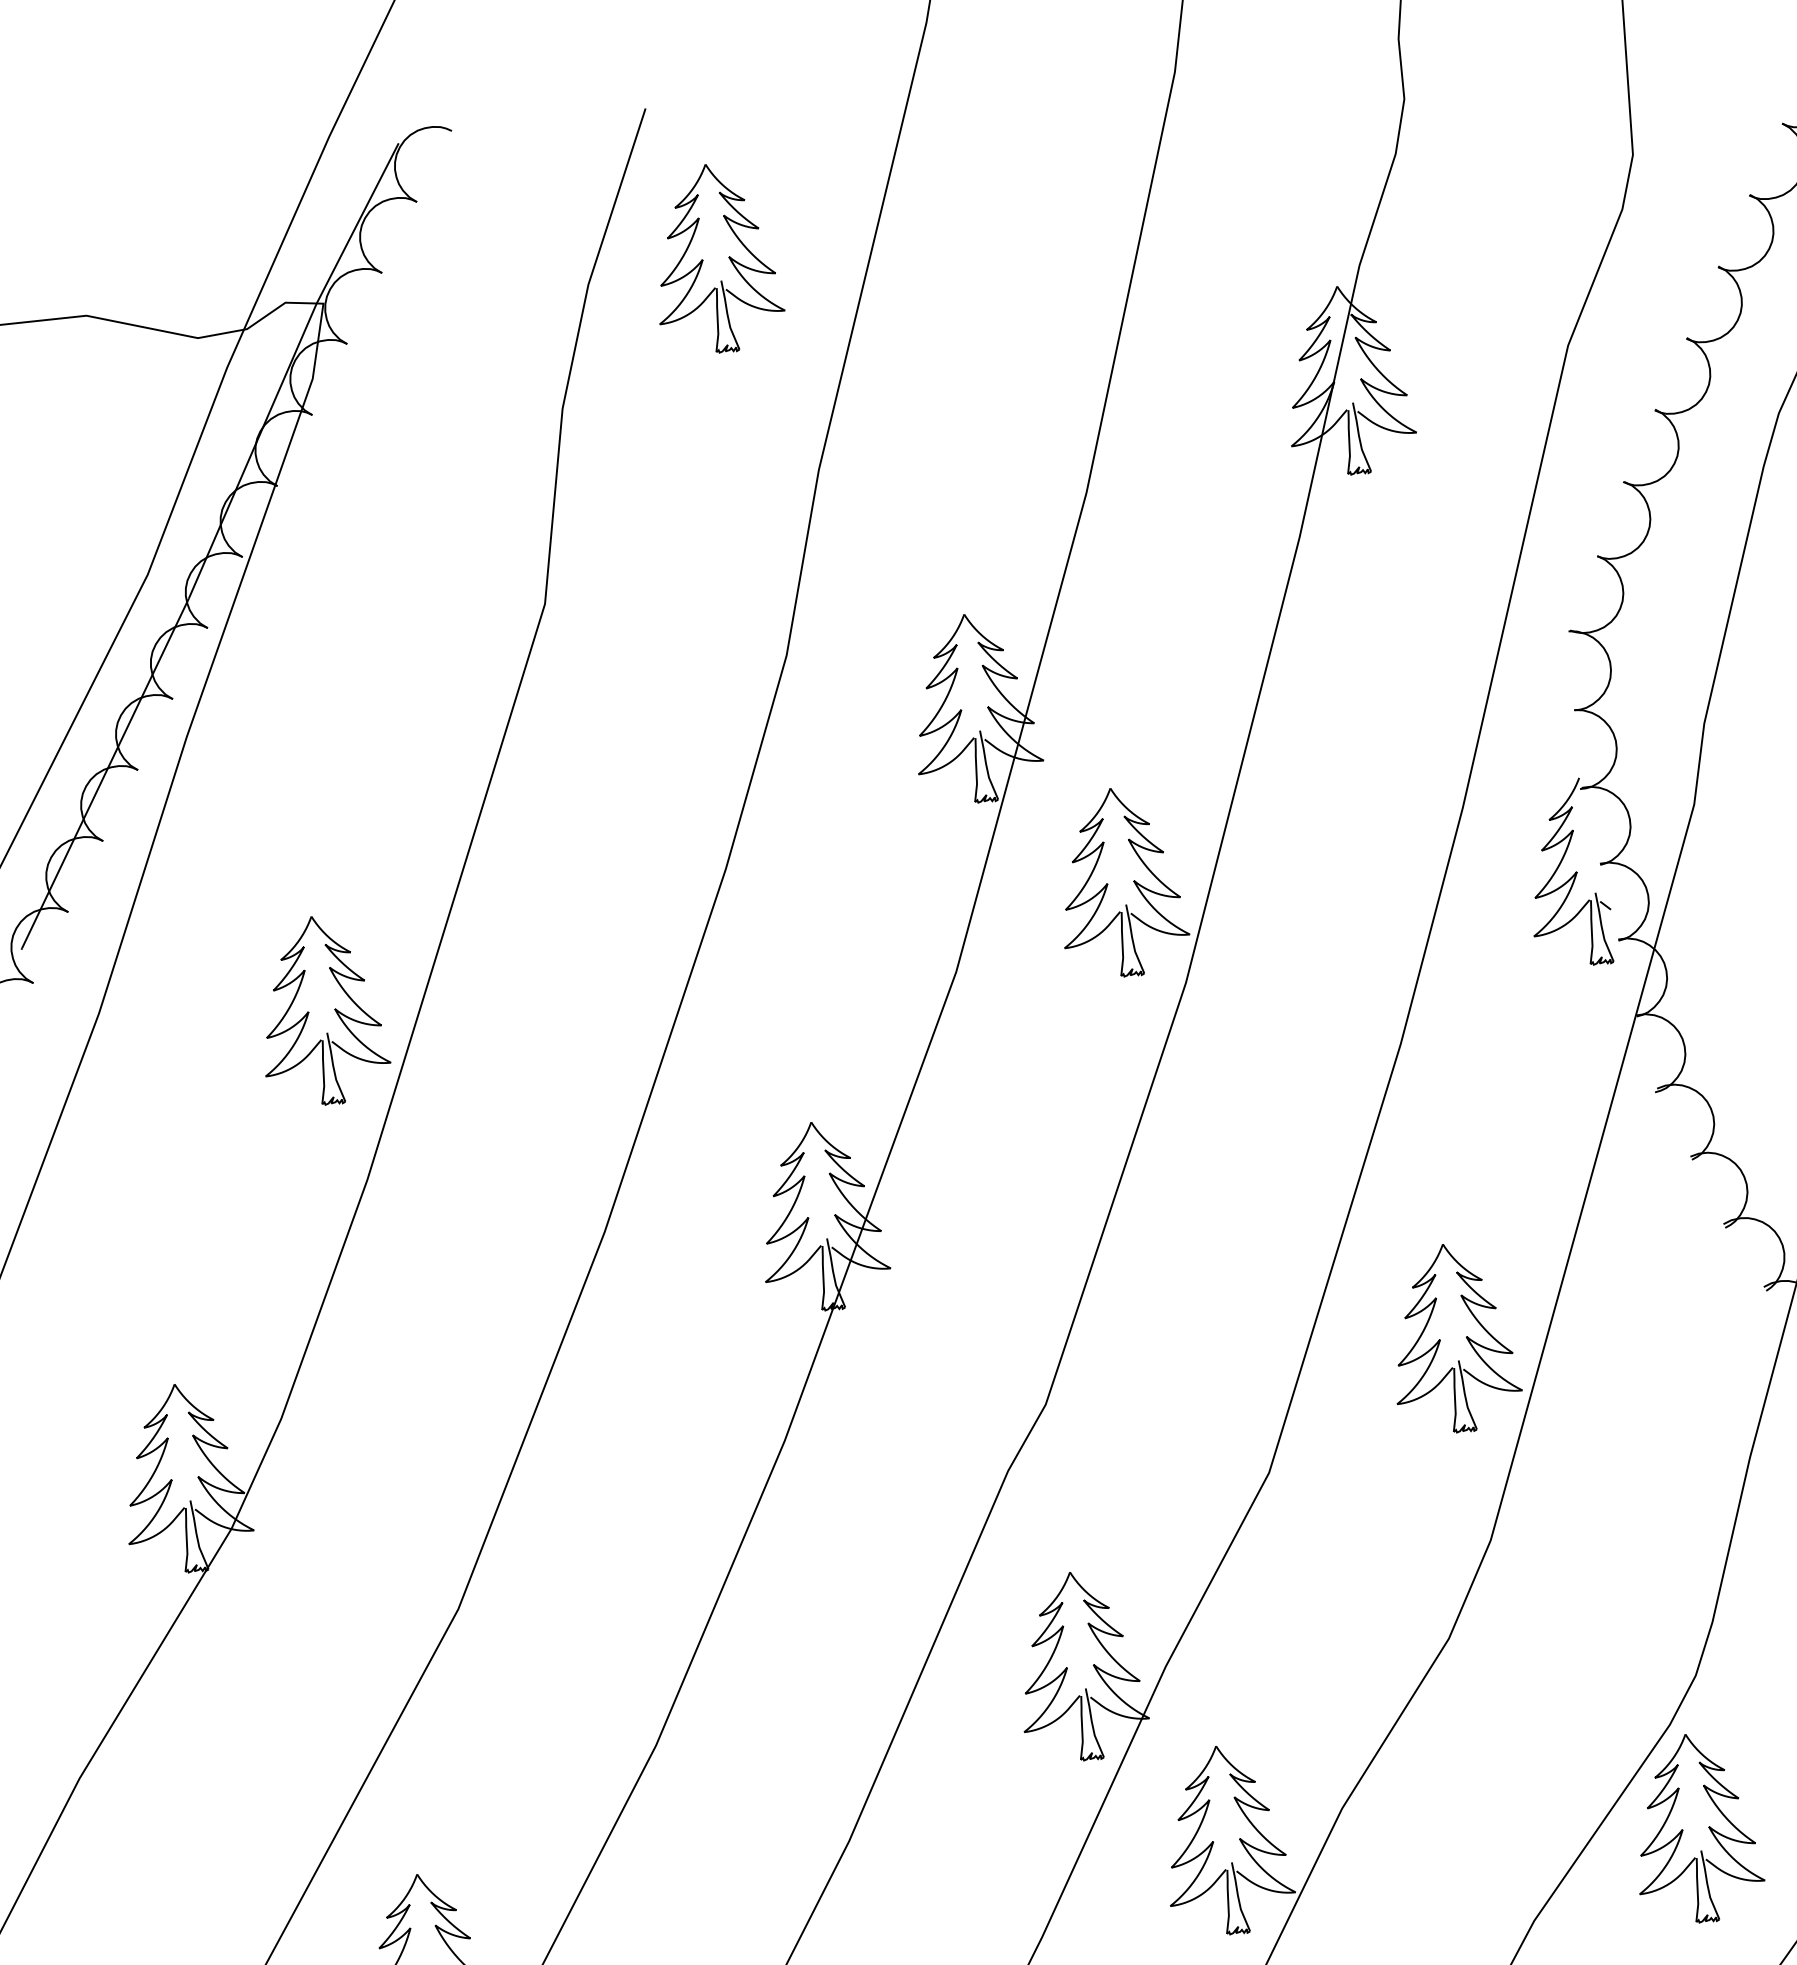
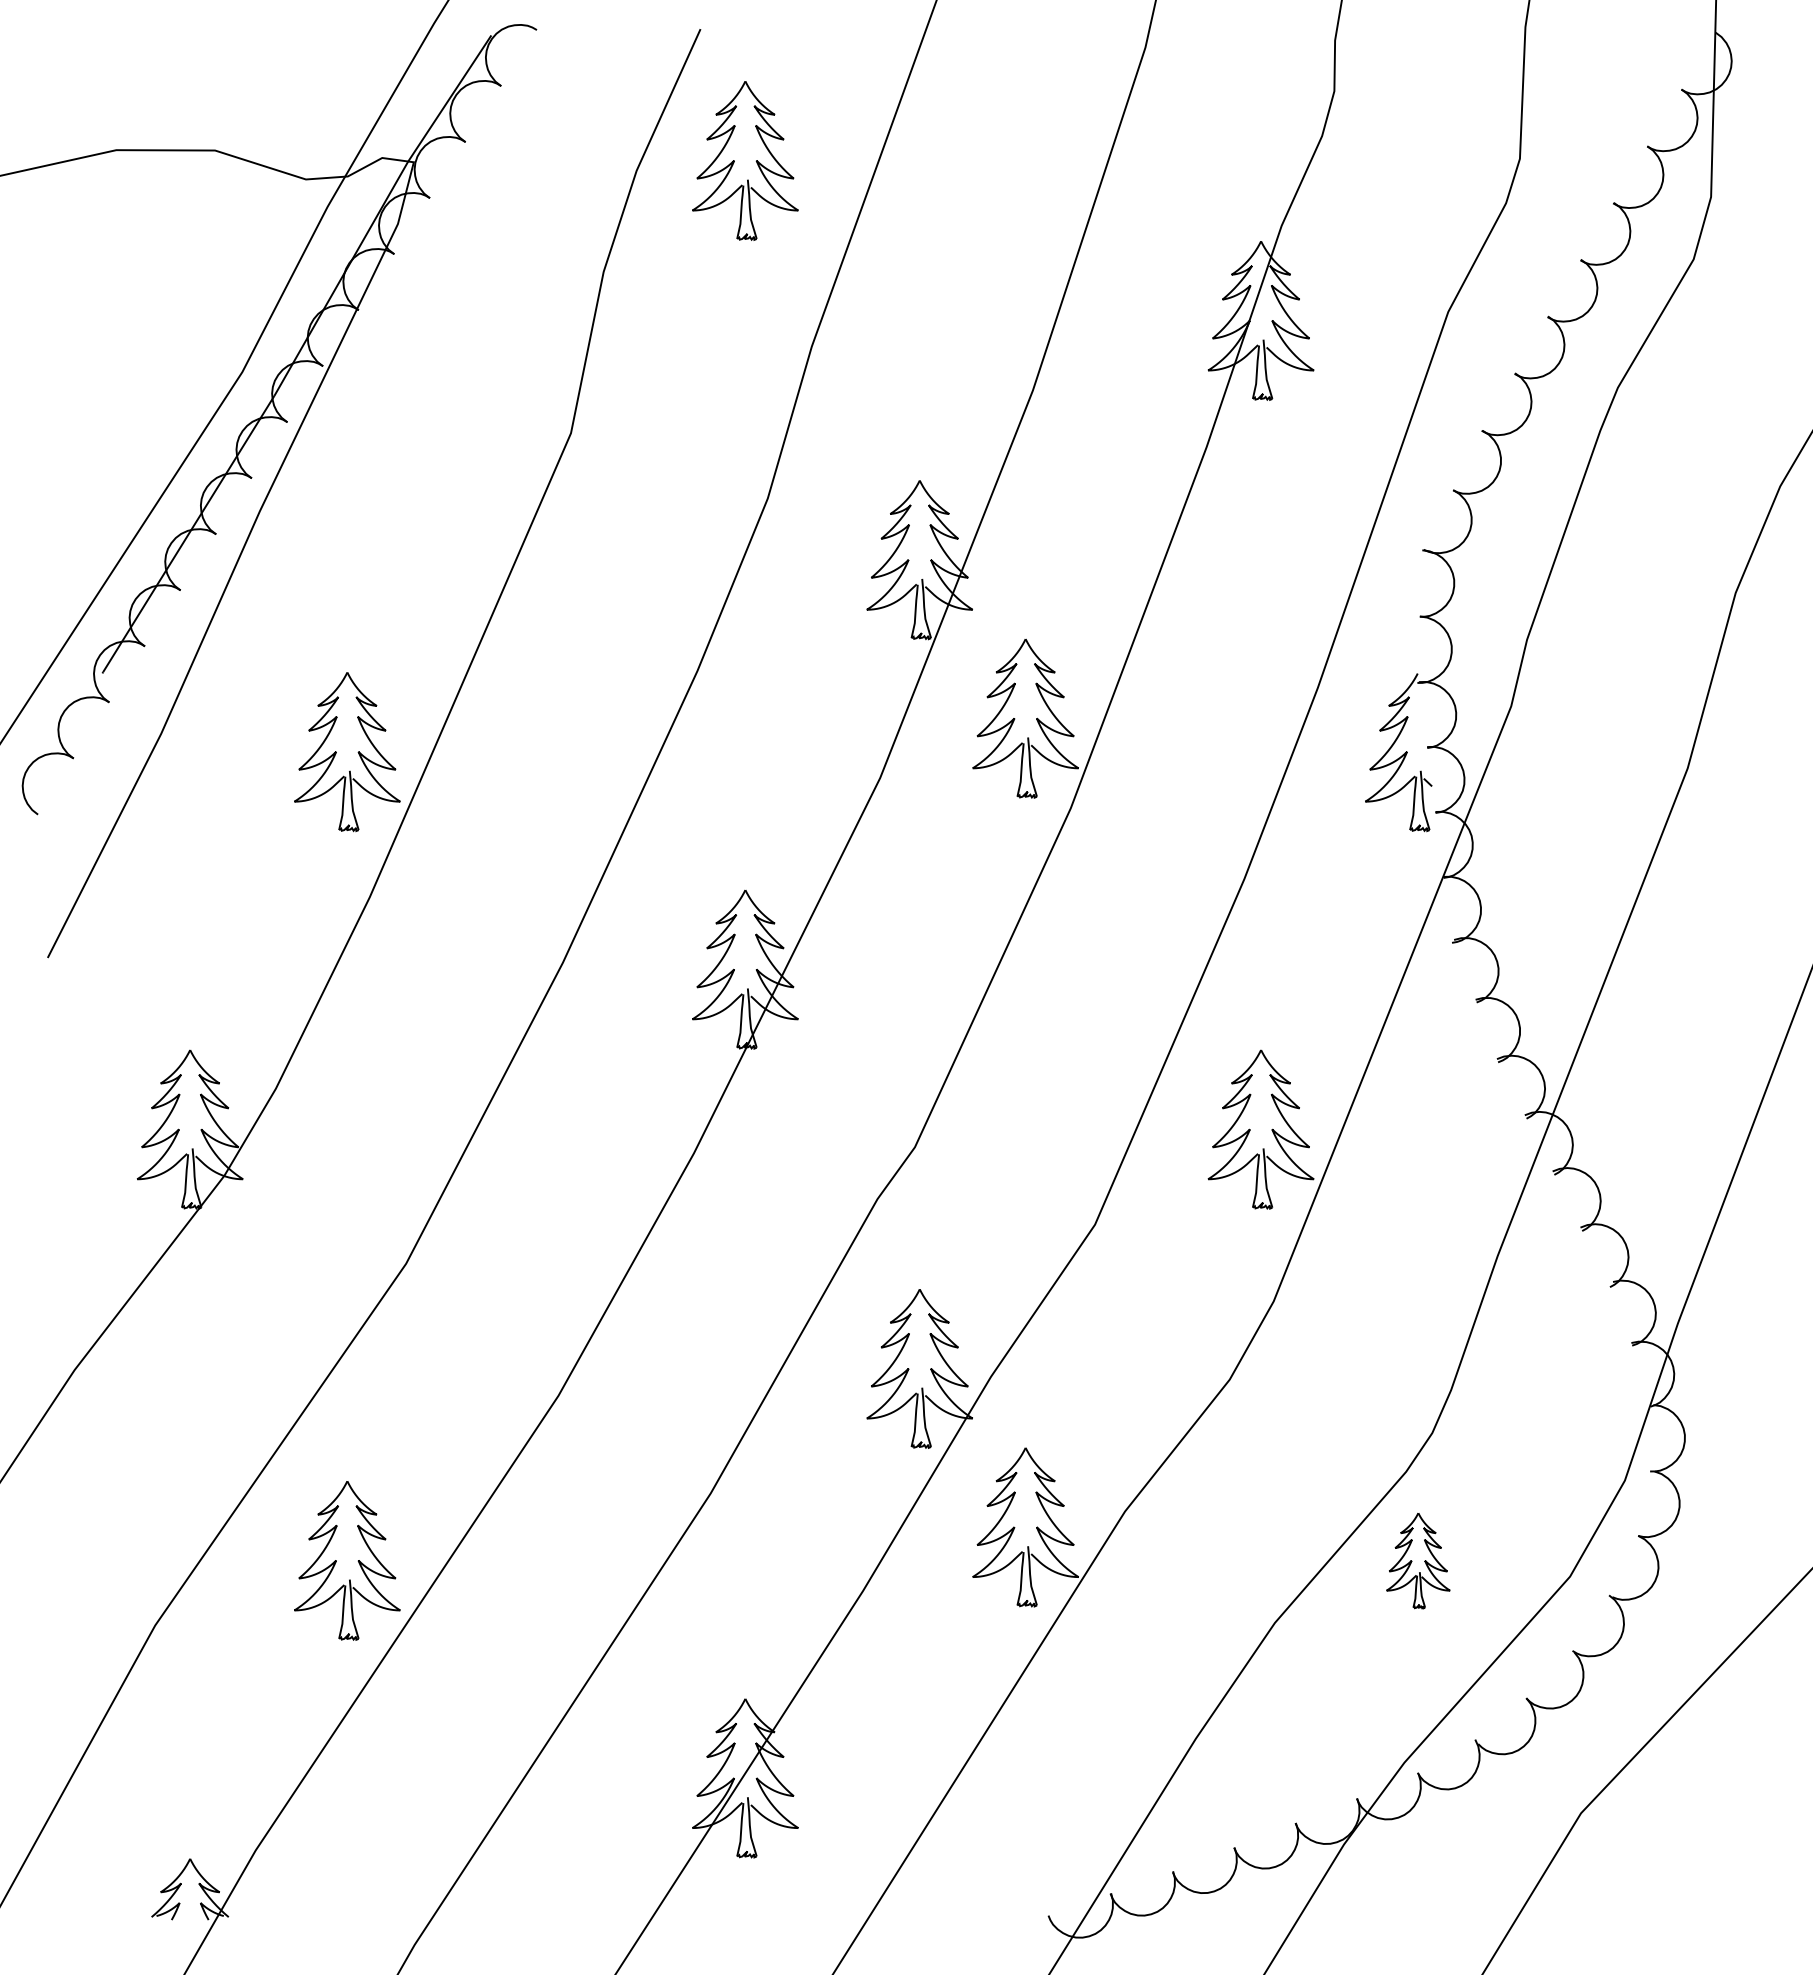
part: (1696, 1828) -> (1418, 1560), size x0.6

